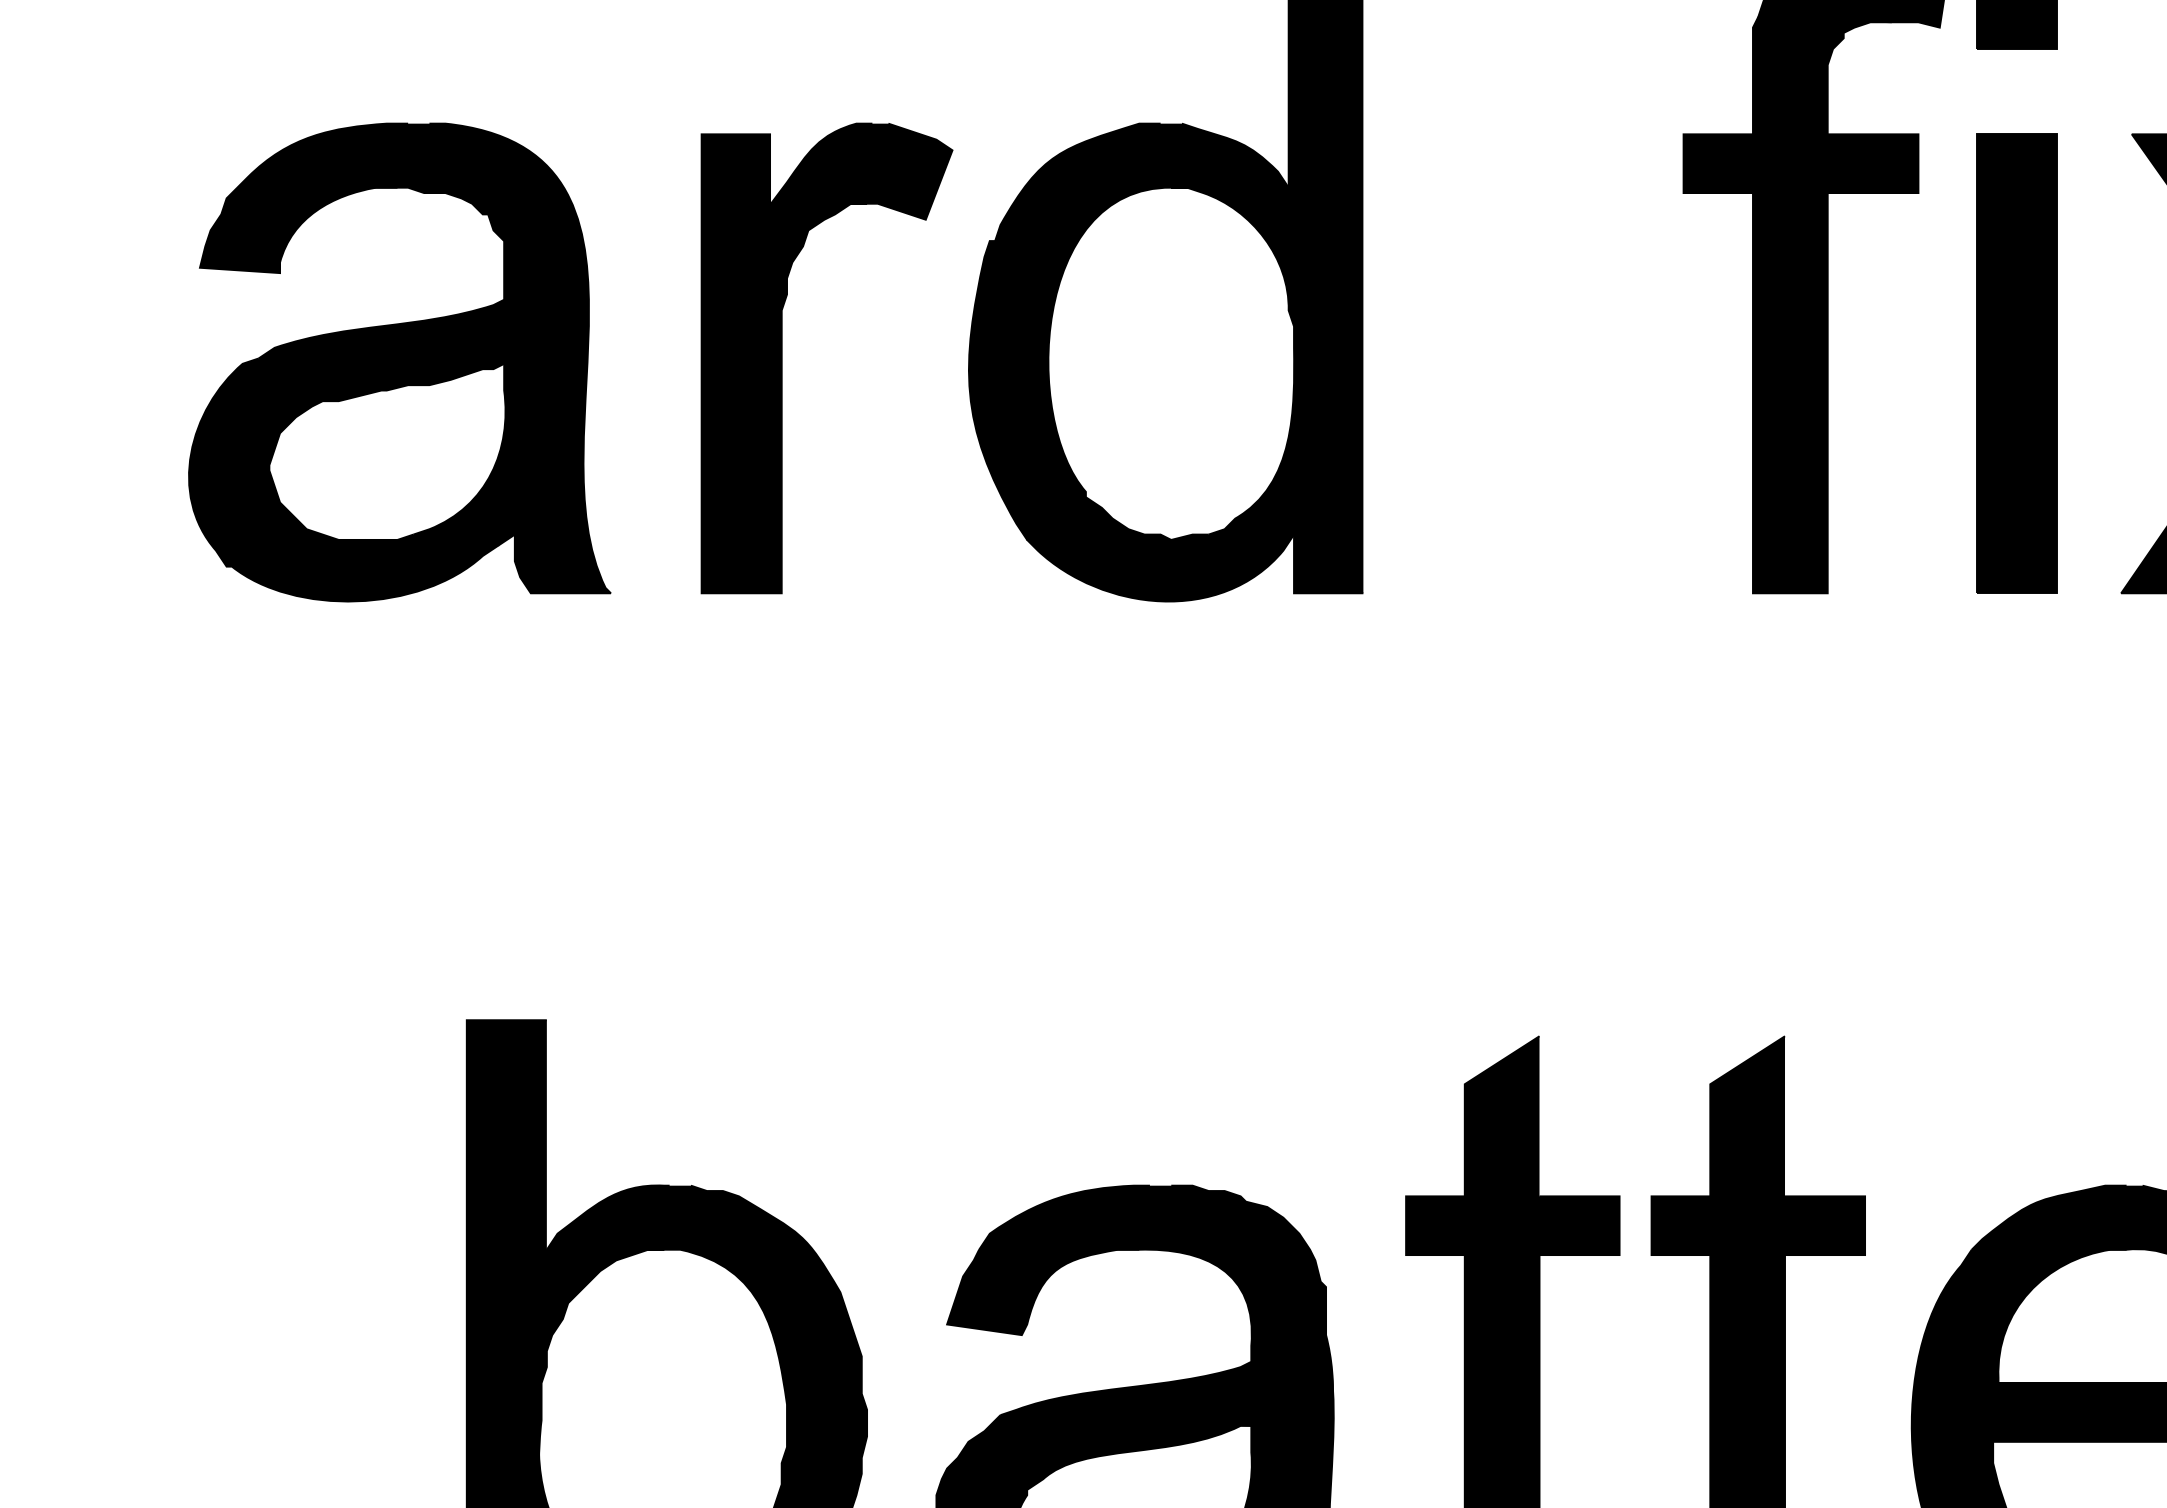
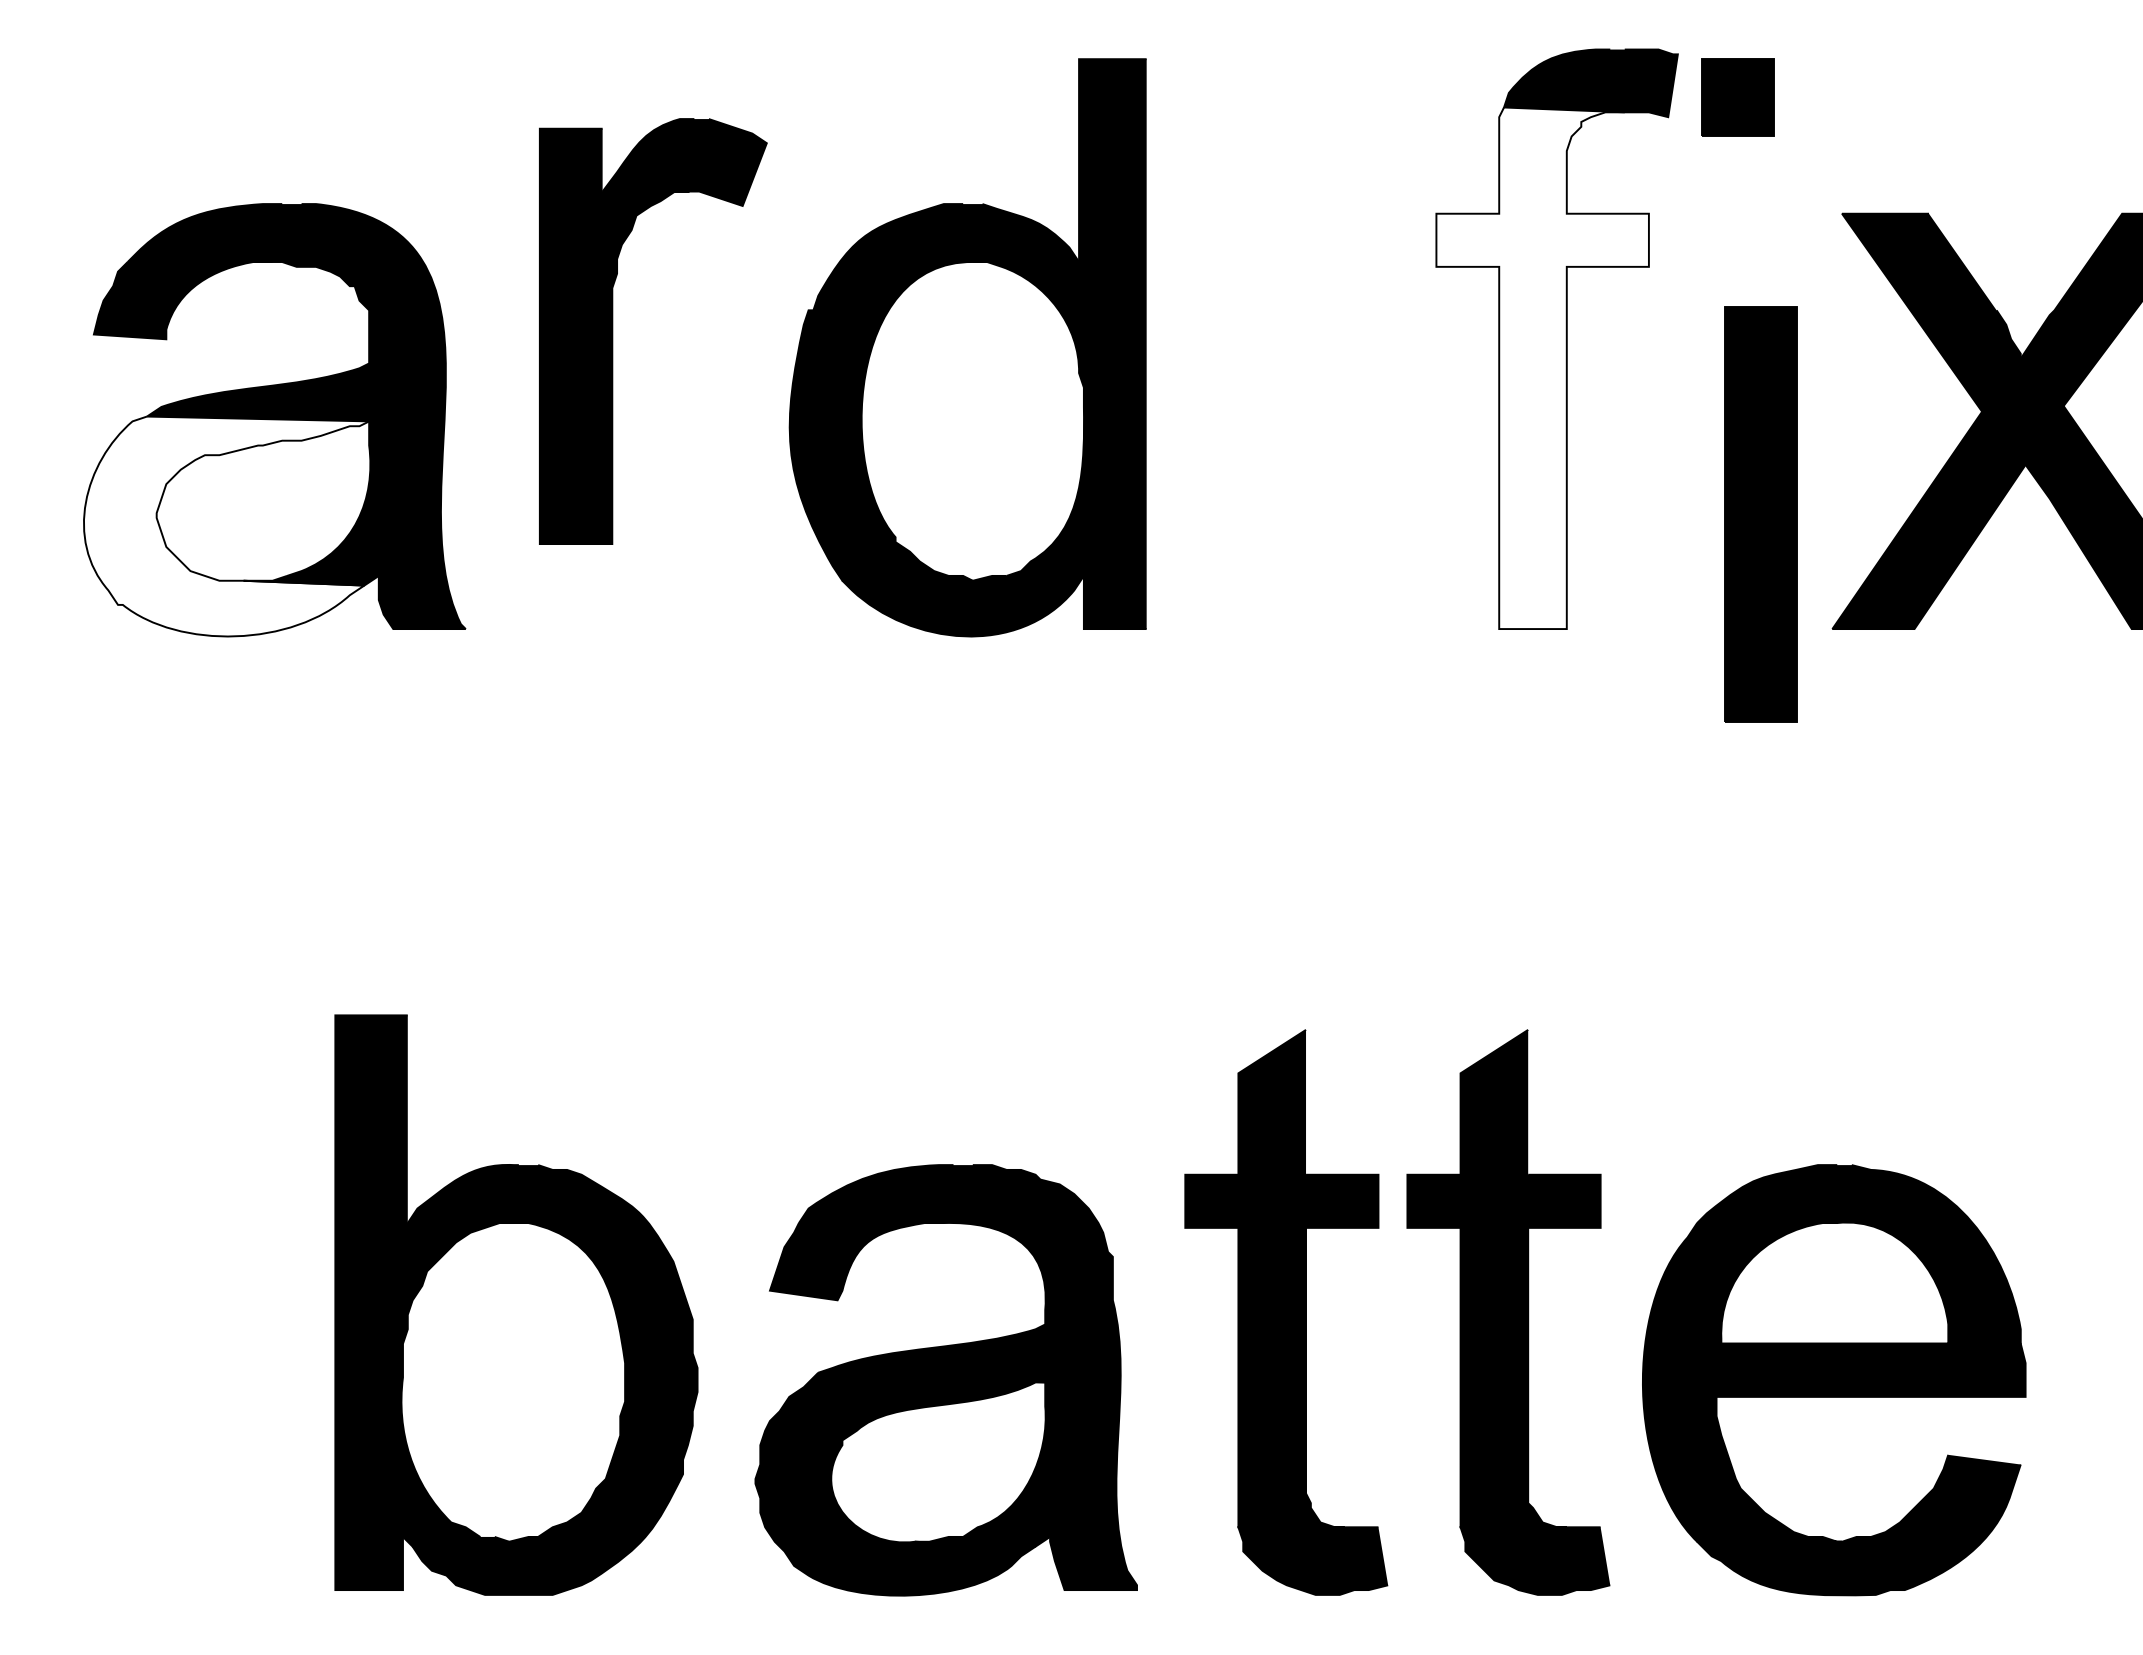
fill: (1800, 305) -> (1542, 368), removed
part: (783, 358) -> (613, 331), moved
part: (2016, 363) -> (1760, 514), moved
fill: (346, 479) -> (226, 526), removed

